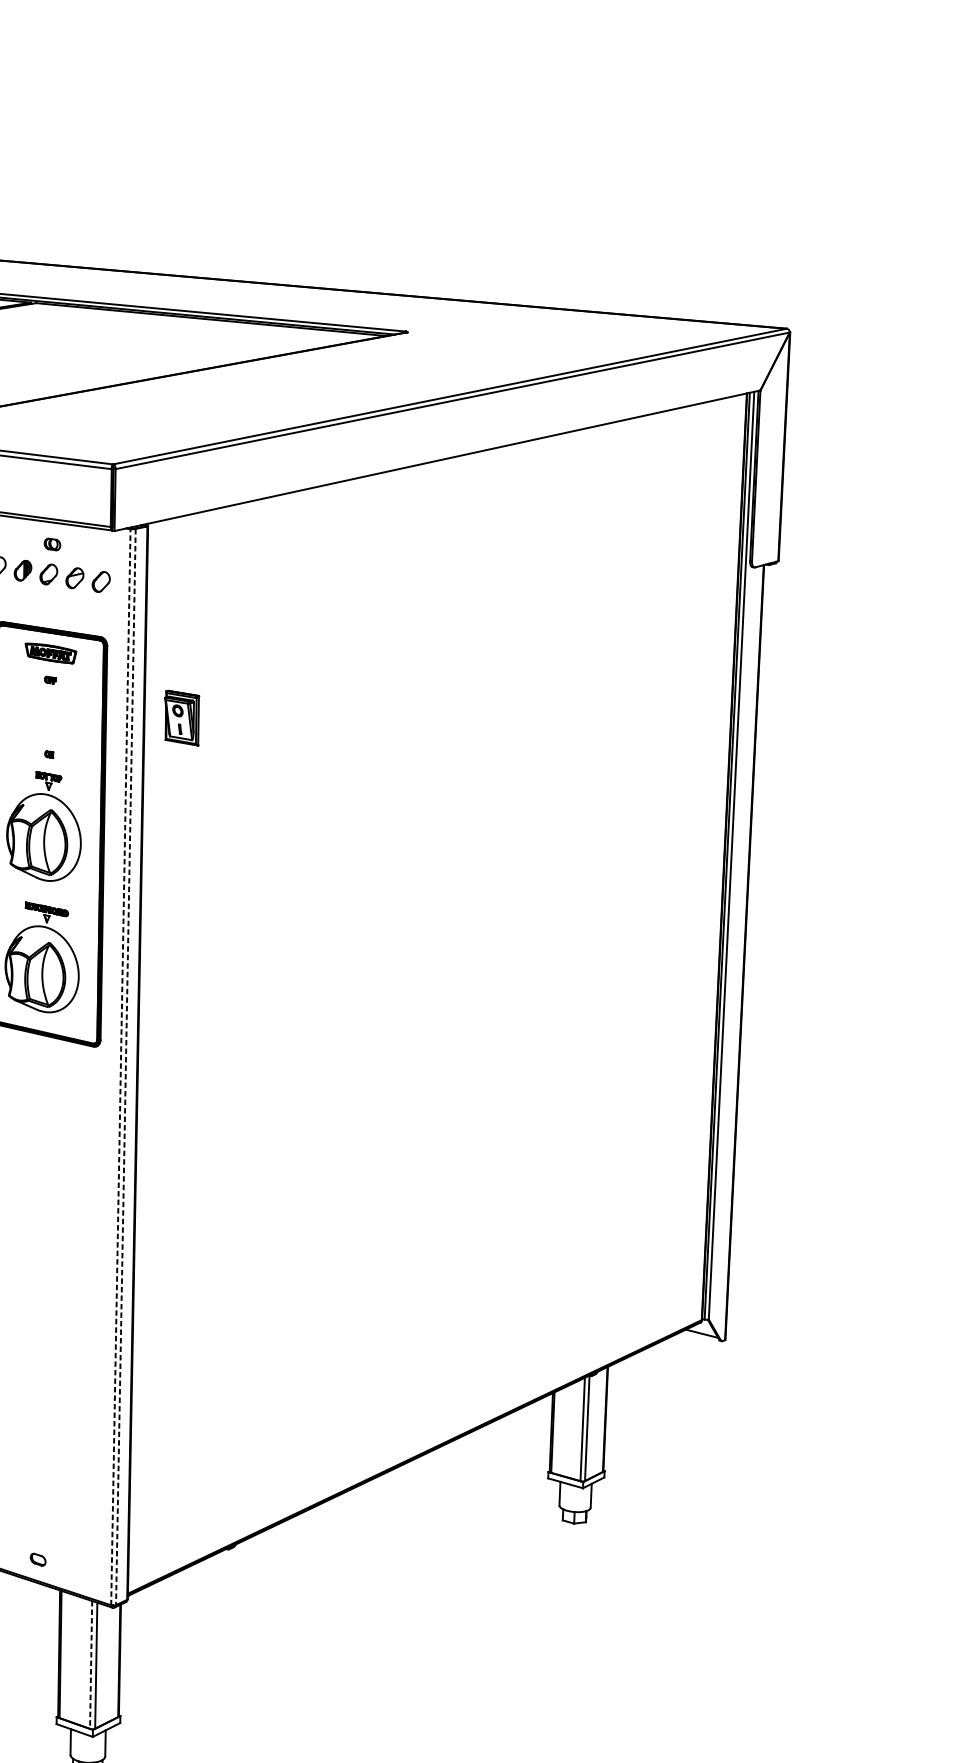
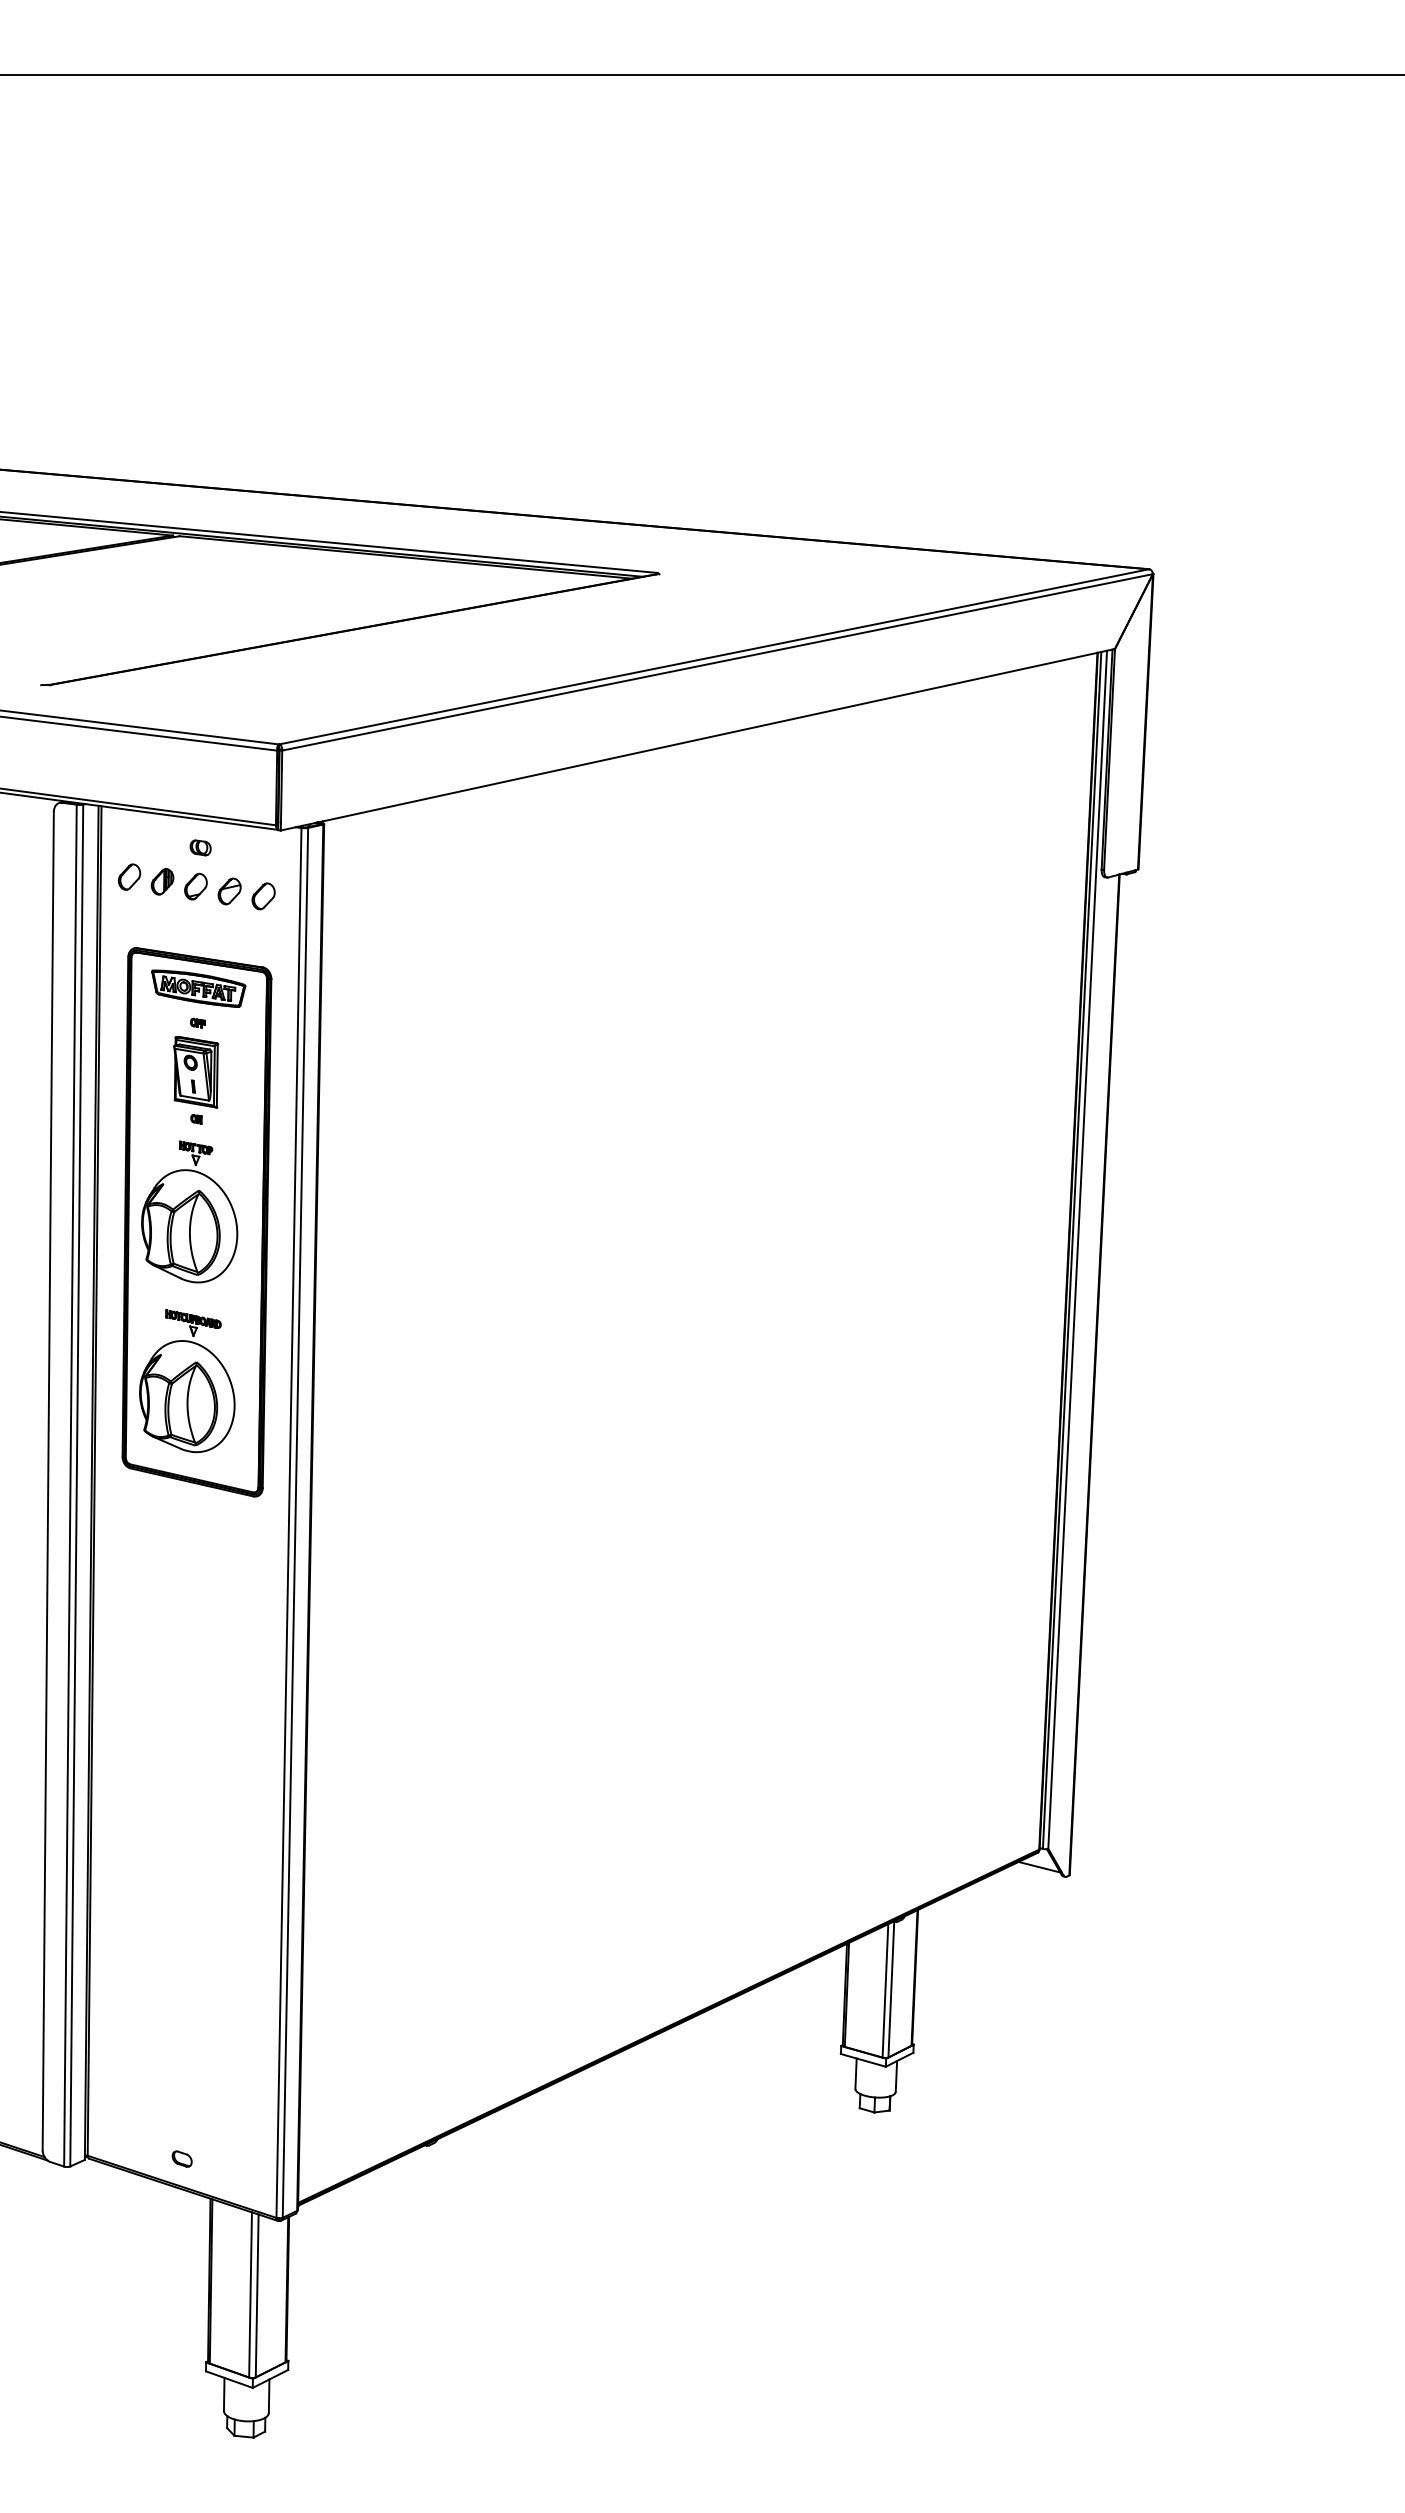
part: (50, 653) -> (198, 988), size x1.43
part: (182, 718) -> (196, 1072), moved
line: (120, 1066) -> (288, 1522), dashed -> solid
line: (125, 1067) -> (295, 1523), dashed -> solid
line: (91, 1664) -> (250, 2294), dashed -> solid

